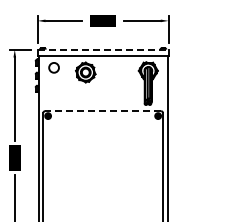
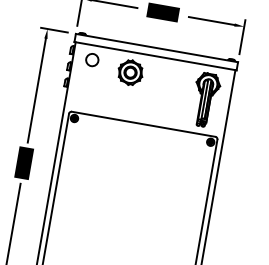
line: (103, 49) -> (157, 48), dashed -> solid
line: (103, 111) -> (144, 124), dashed -> solid

